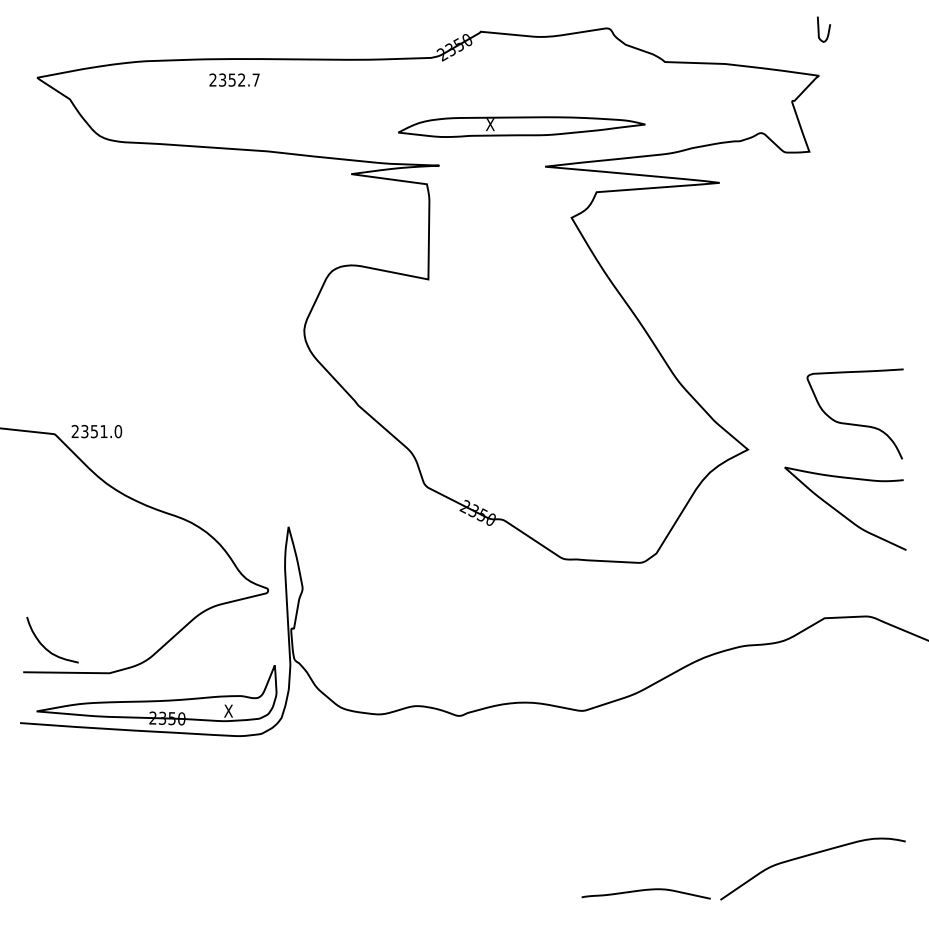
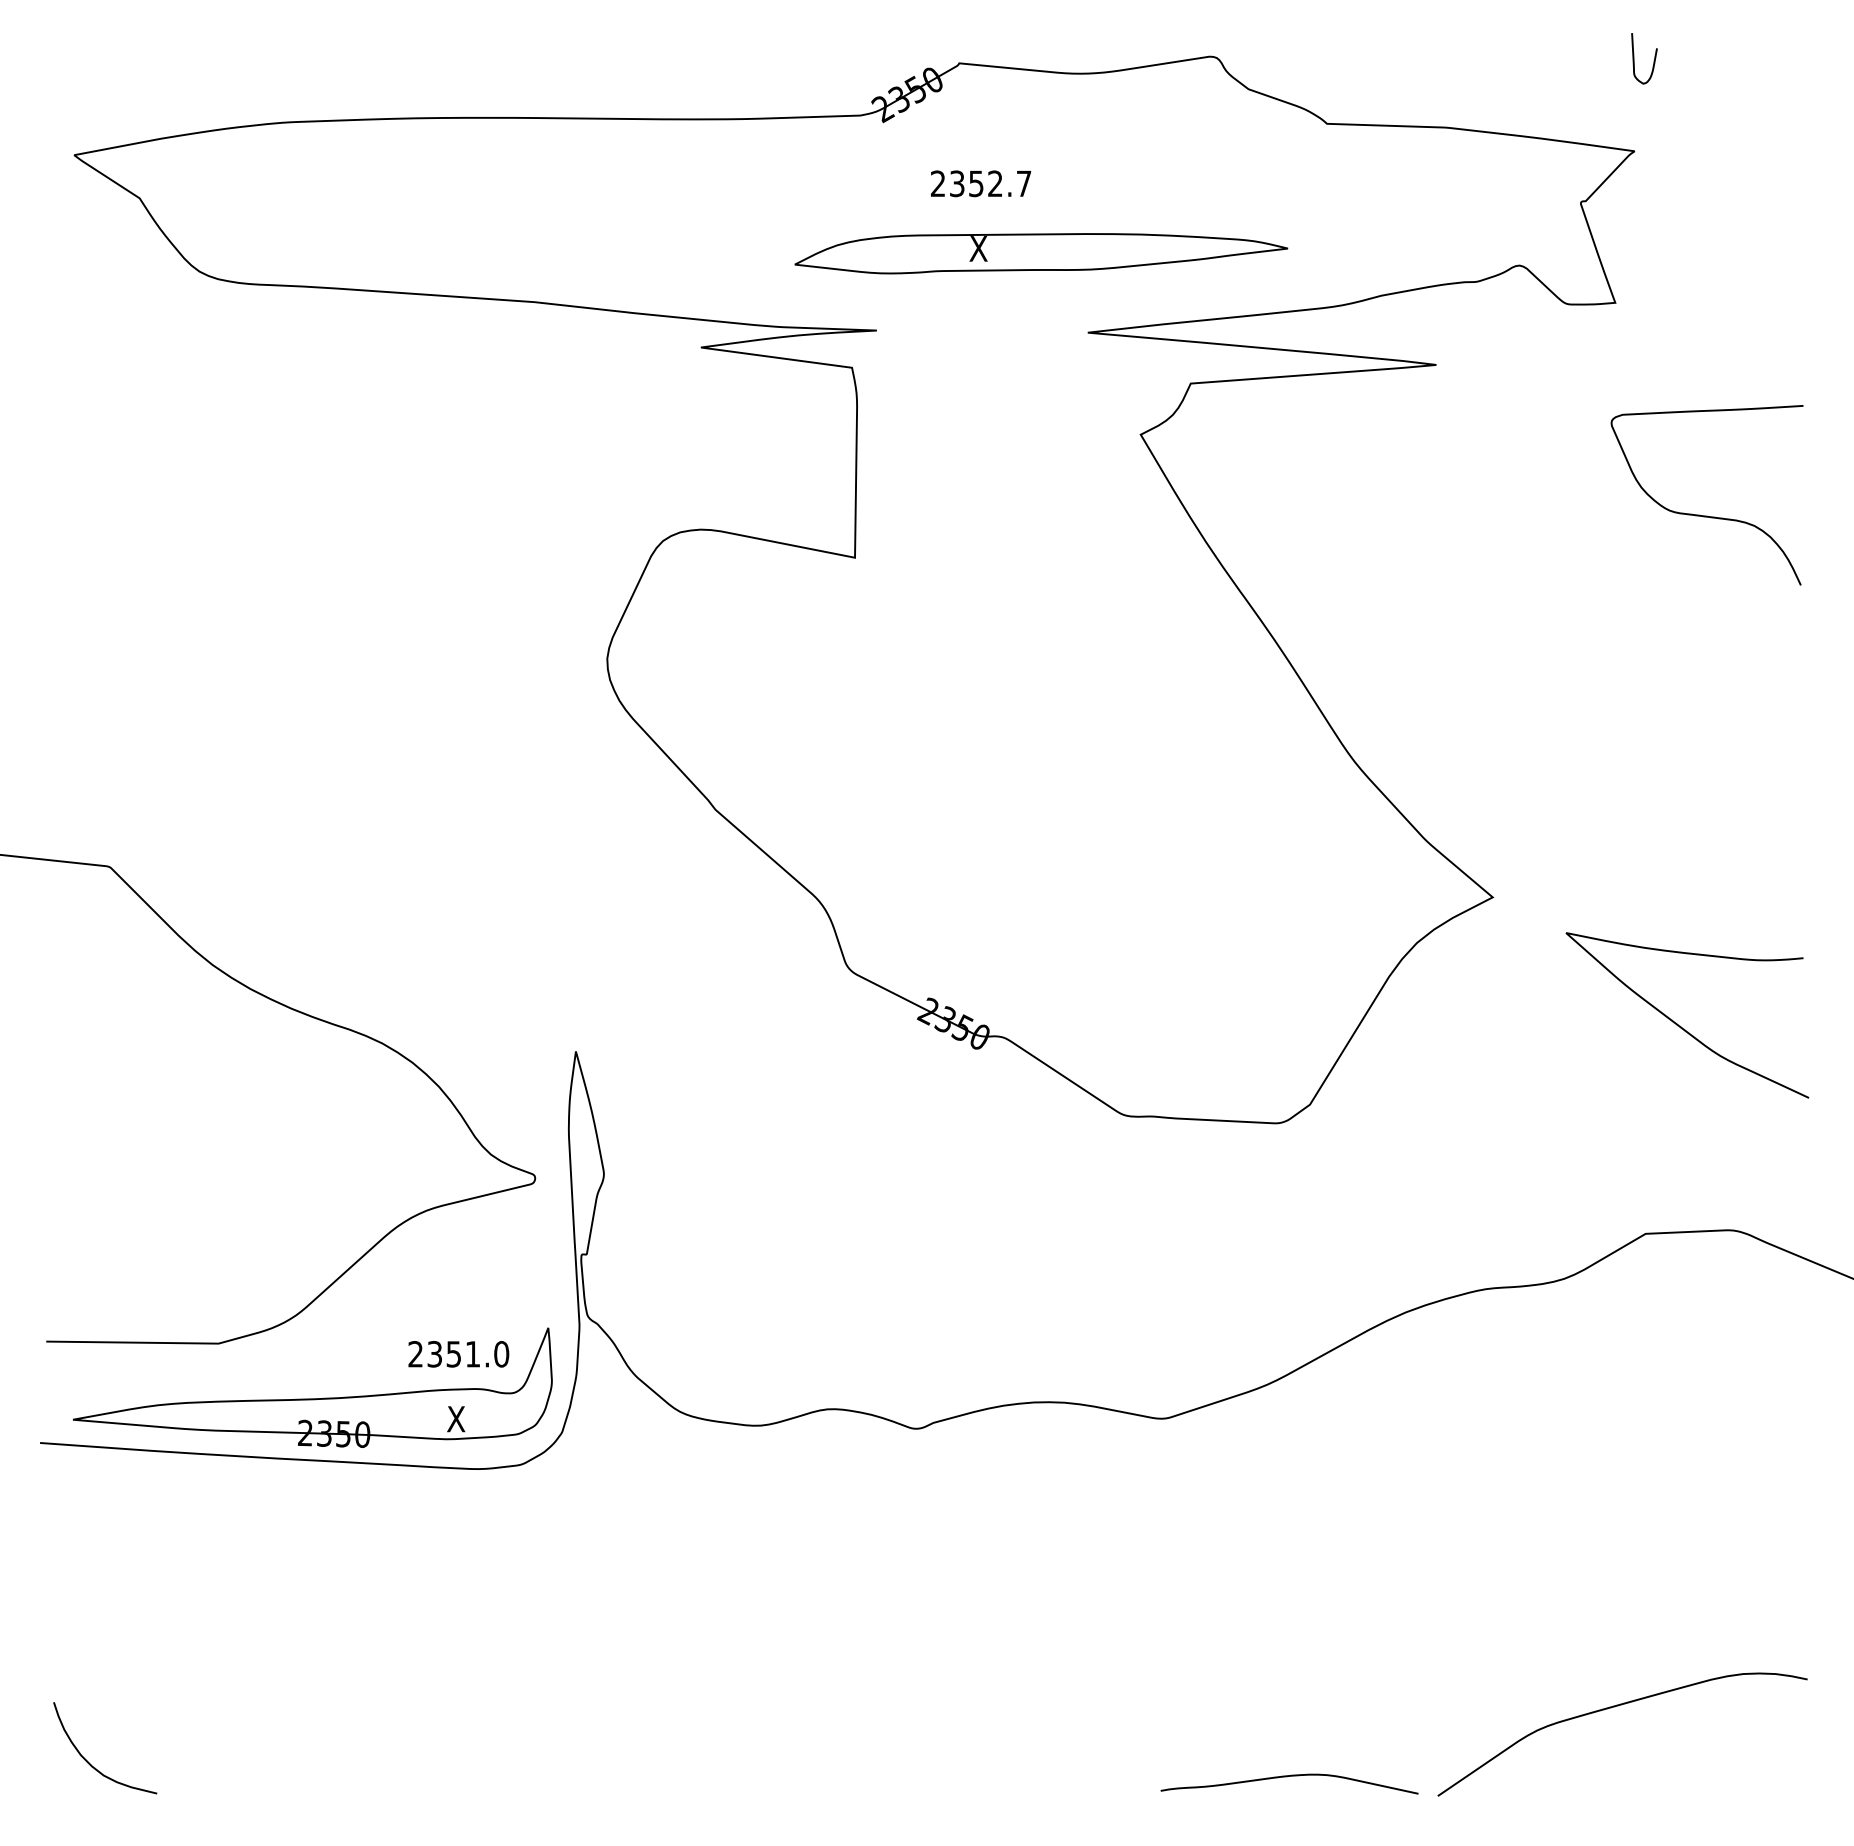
text: (234, 79) -> (980, 182), moved
curve: (854, 423) -> (1705, 513), moved
text: (96, 431) -> (458, 1354), moved
curve: (44, 646) -> (88, 1761), moved

